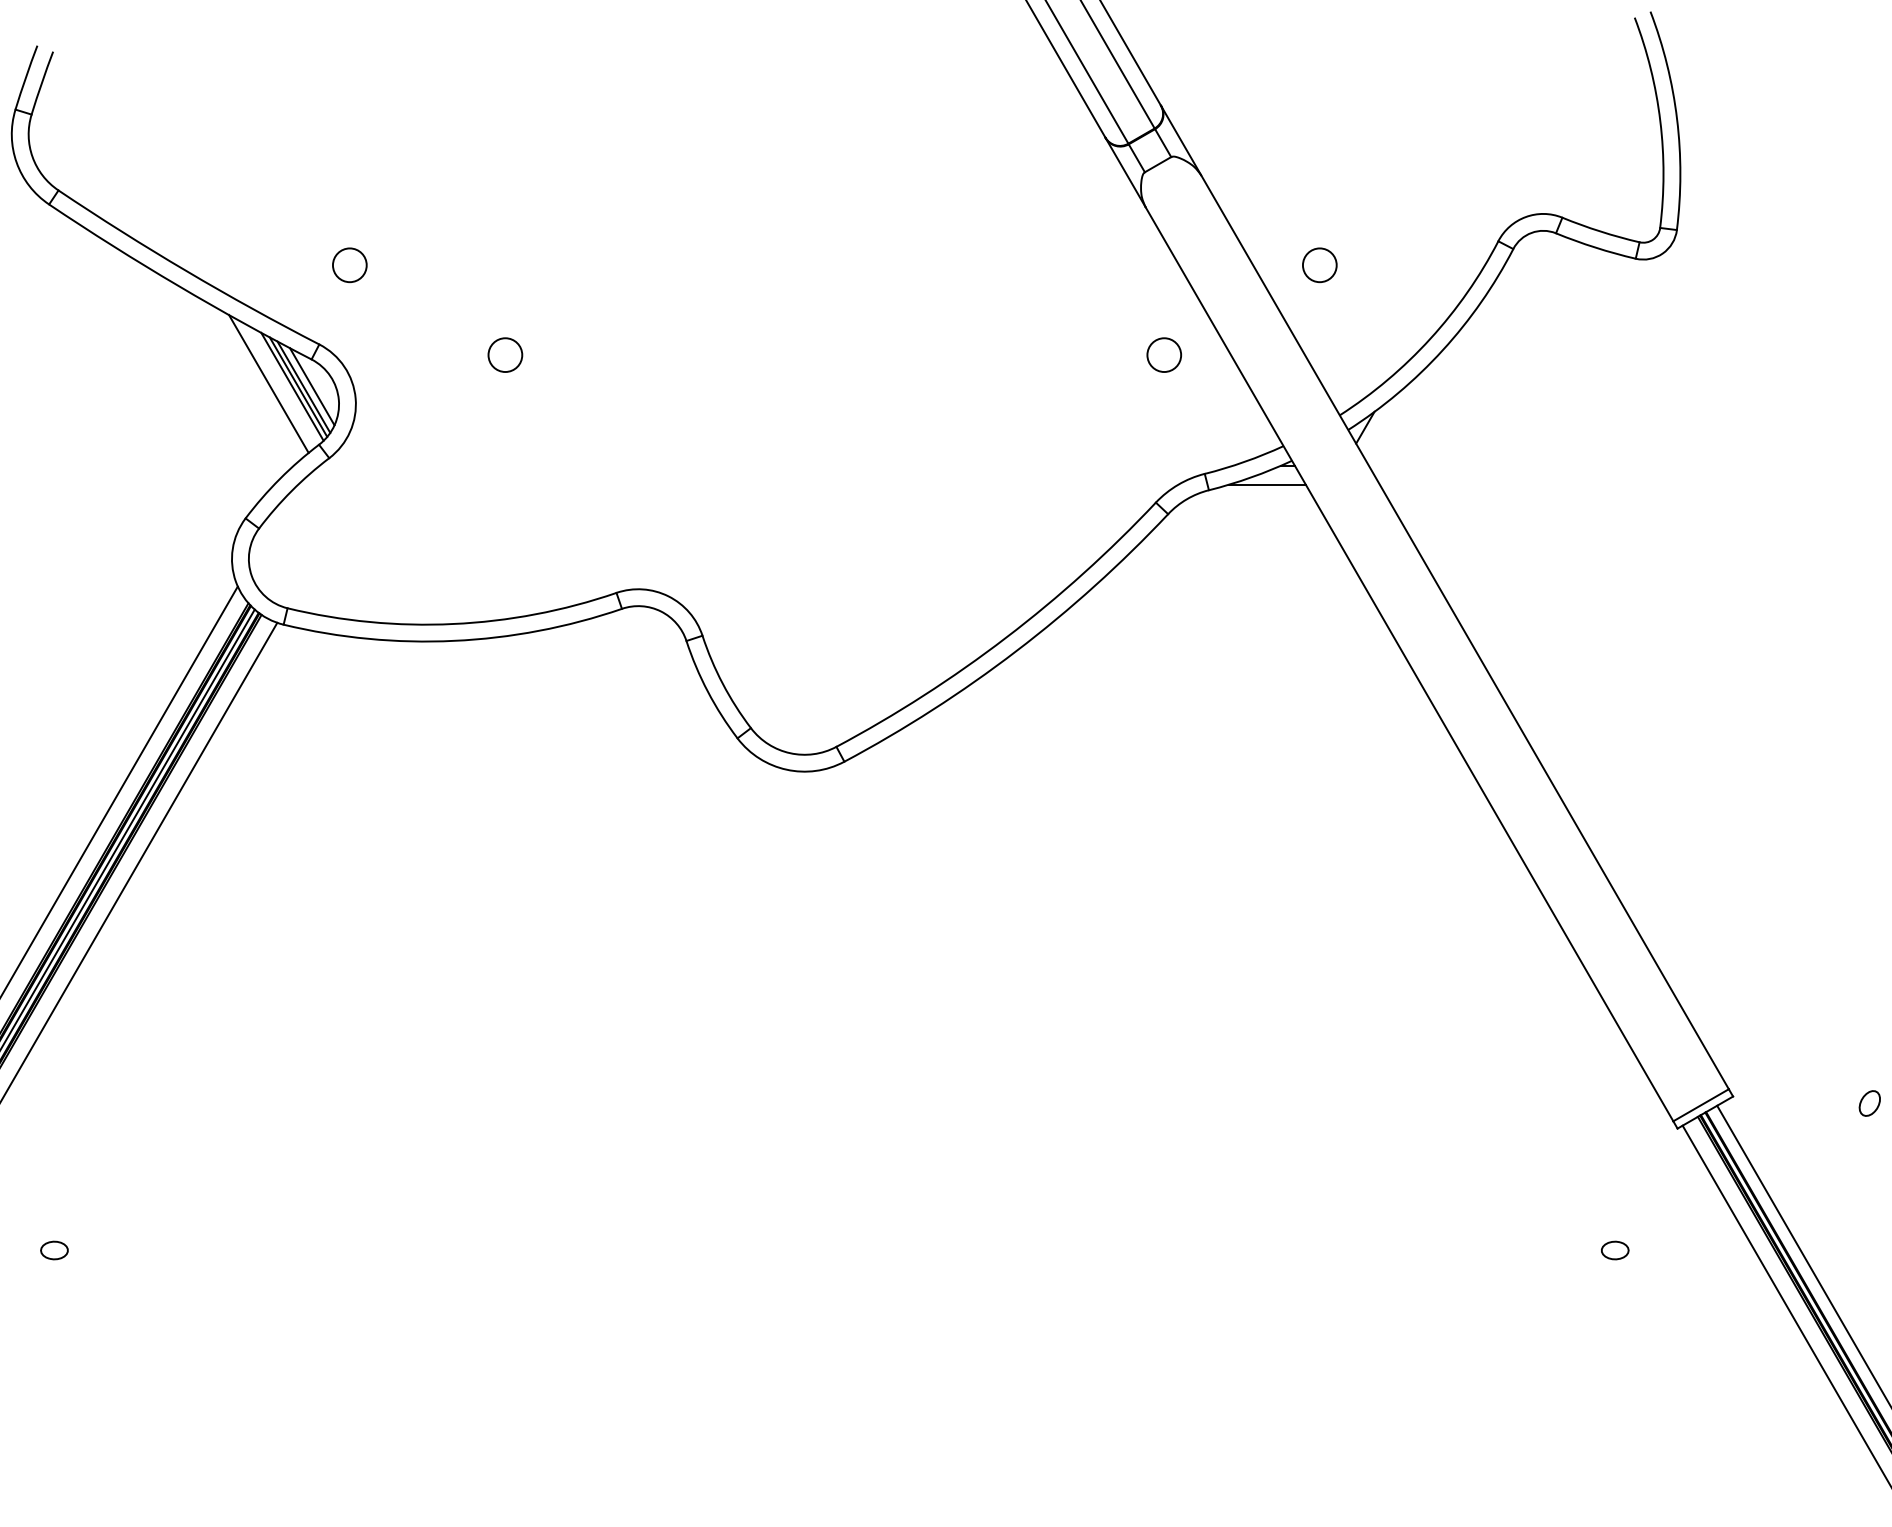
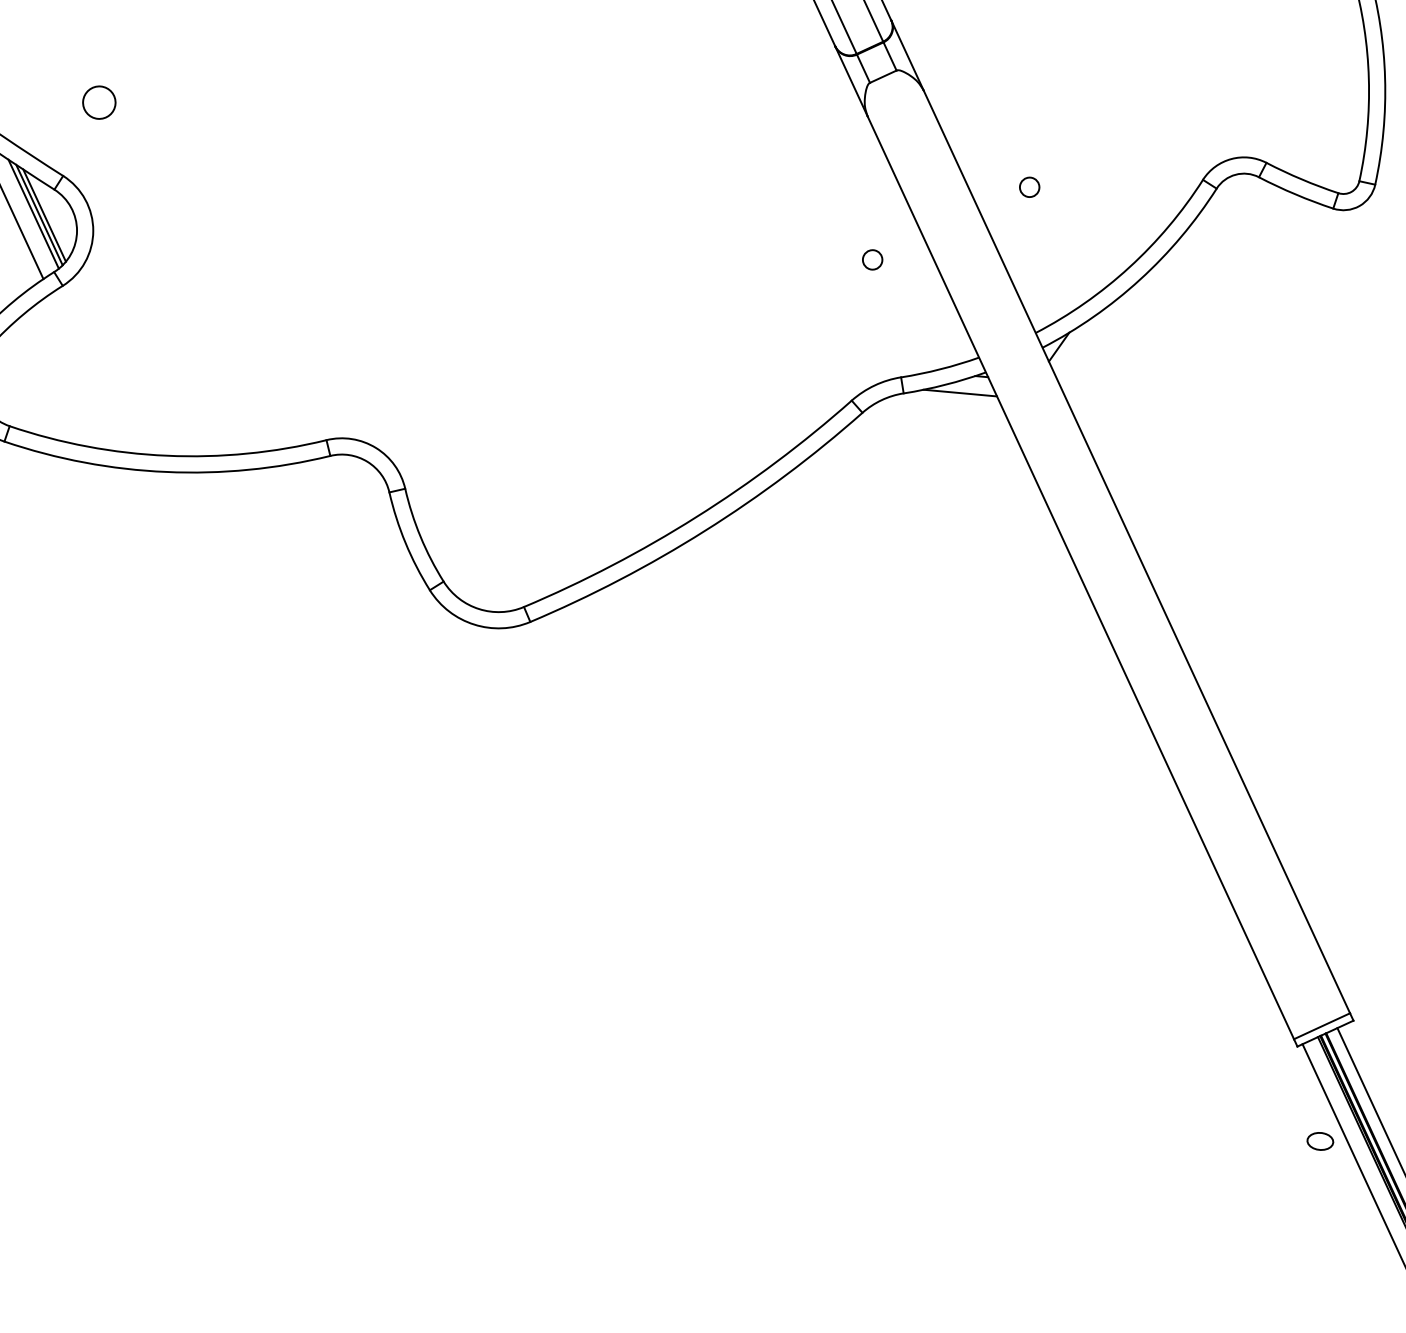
circle: (1319, 265) -> (1029, 187), size x0.6
circle: (505, 354) -> (240, 201), removed
circle: (1164, 355) -> (872, 260), size x0.6
line: (312, 386) -> (52, 215), removed
part: (1615, 1250) -> (1320, 1141), moved

